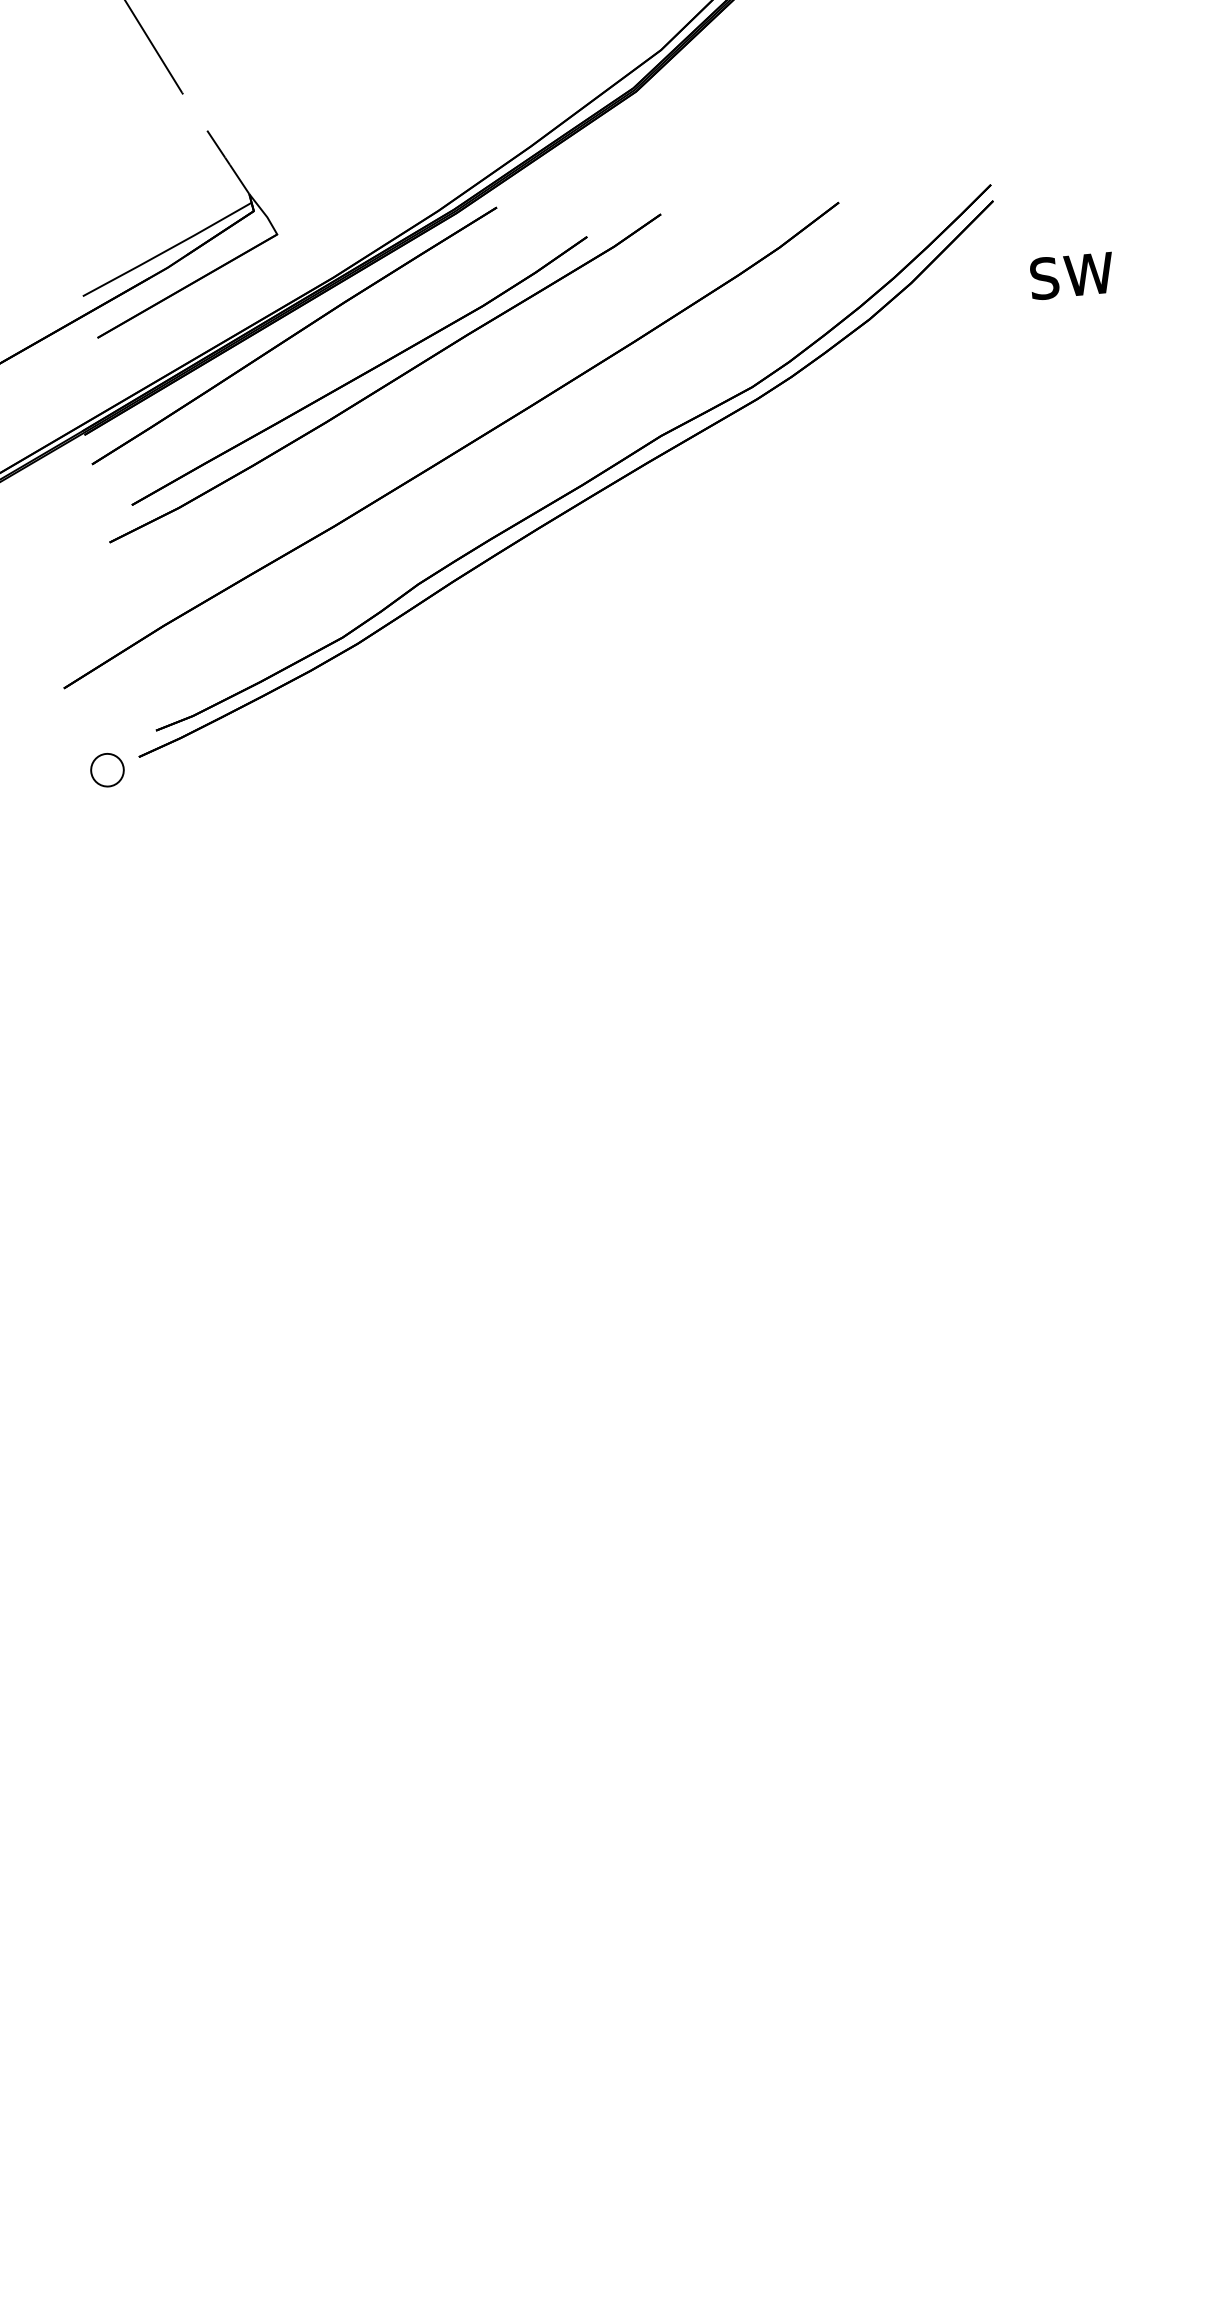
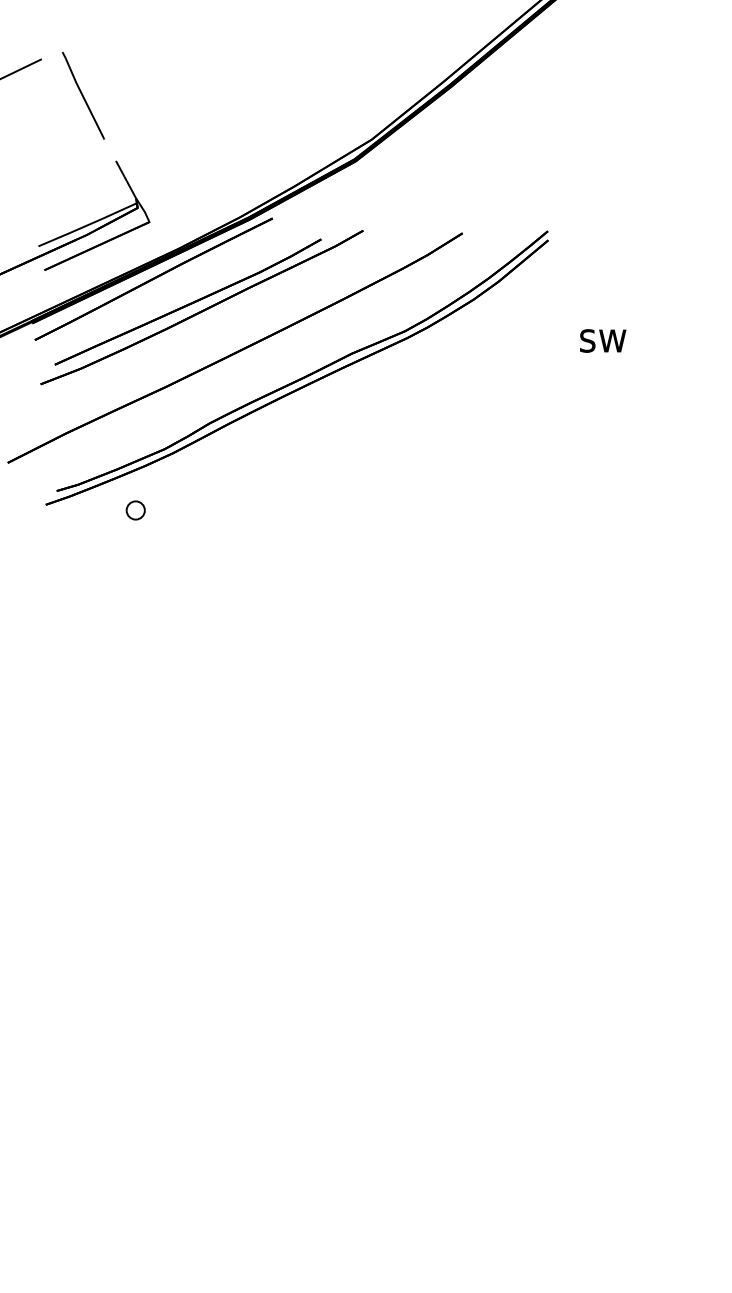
text: (1072, 274) -> (603, 340), moved
part: (107, 770) -> (135, 510), moved

